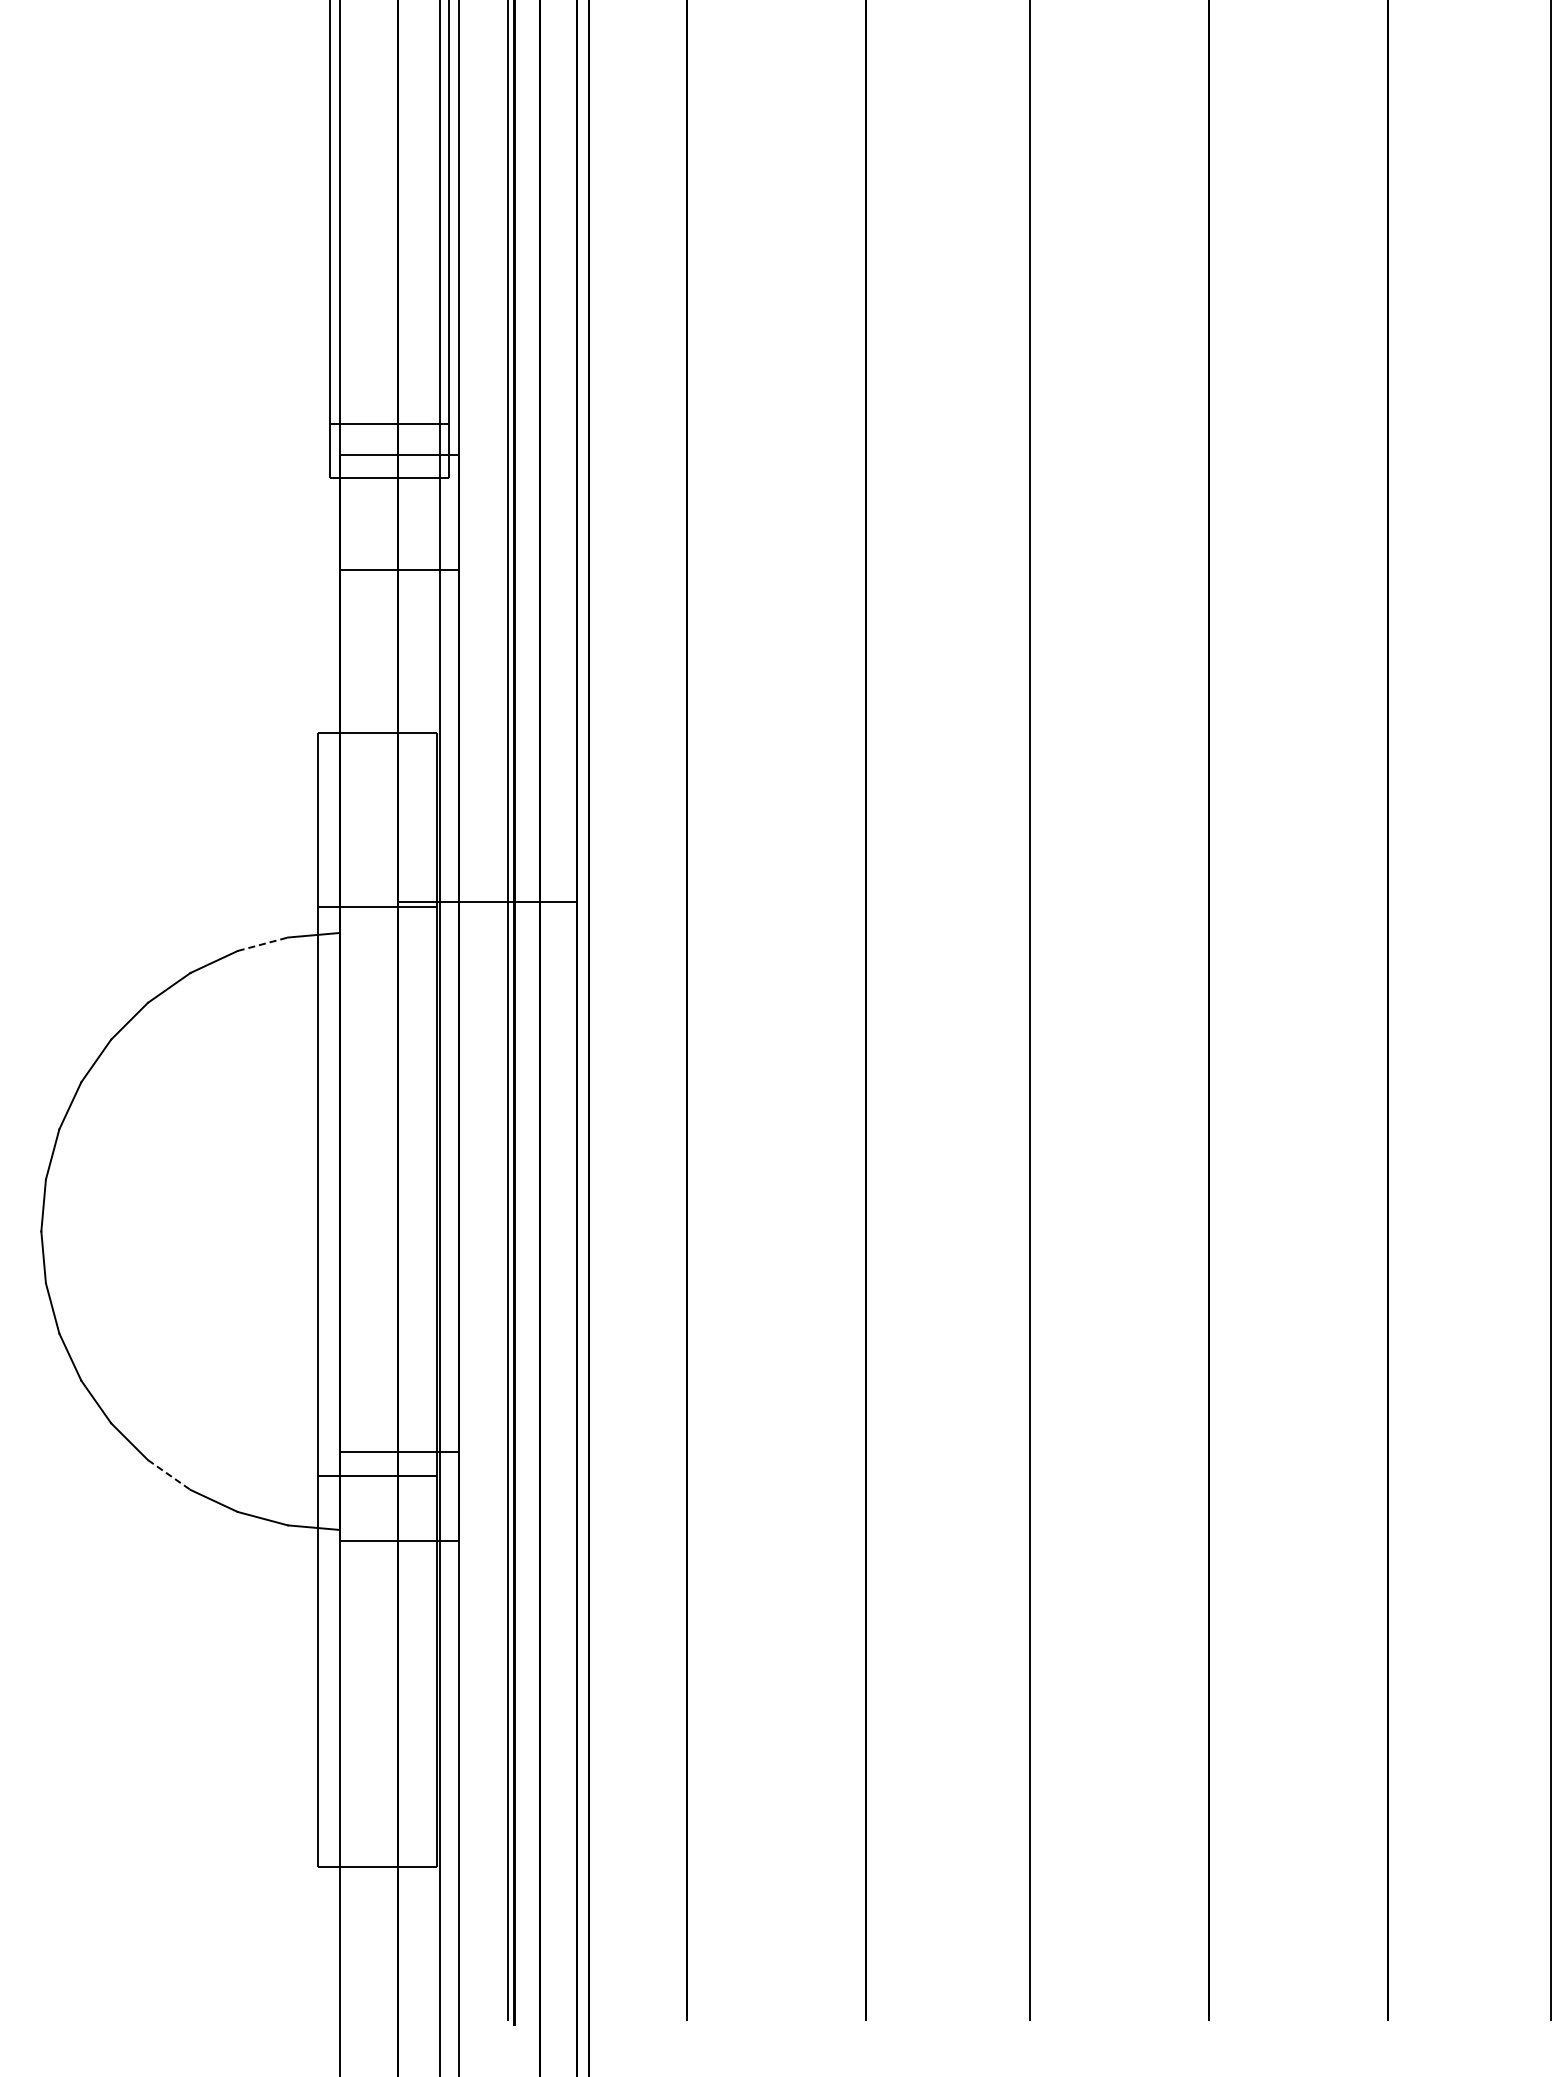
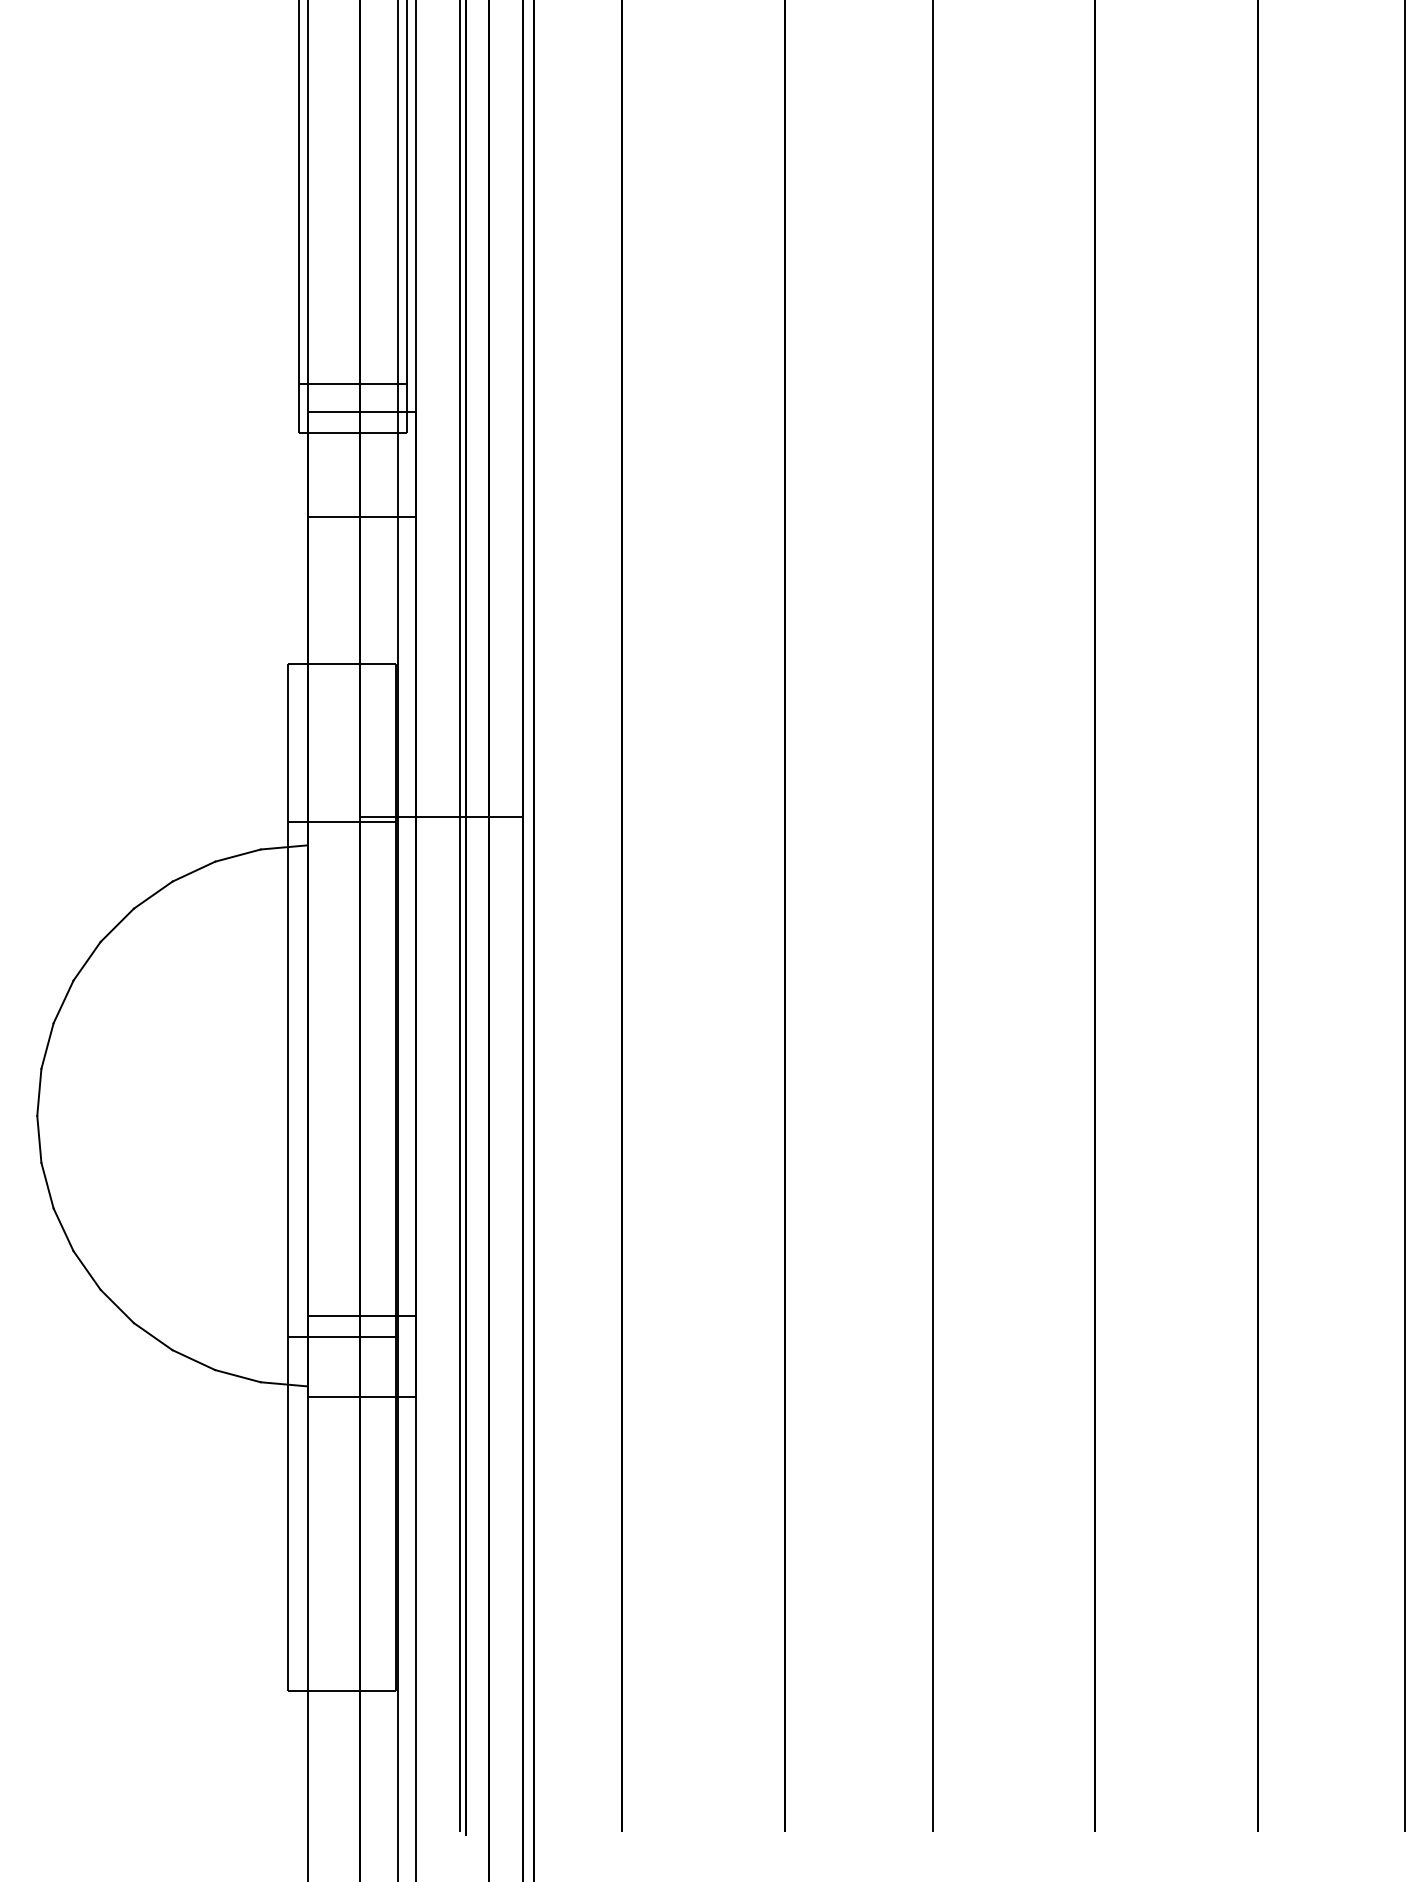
line: (263, 944) -> (238, 855), dashed -> solid
line: (169, 1475) -> (153, 1337), dashed -> solid

